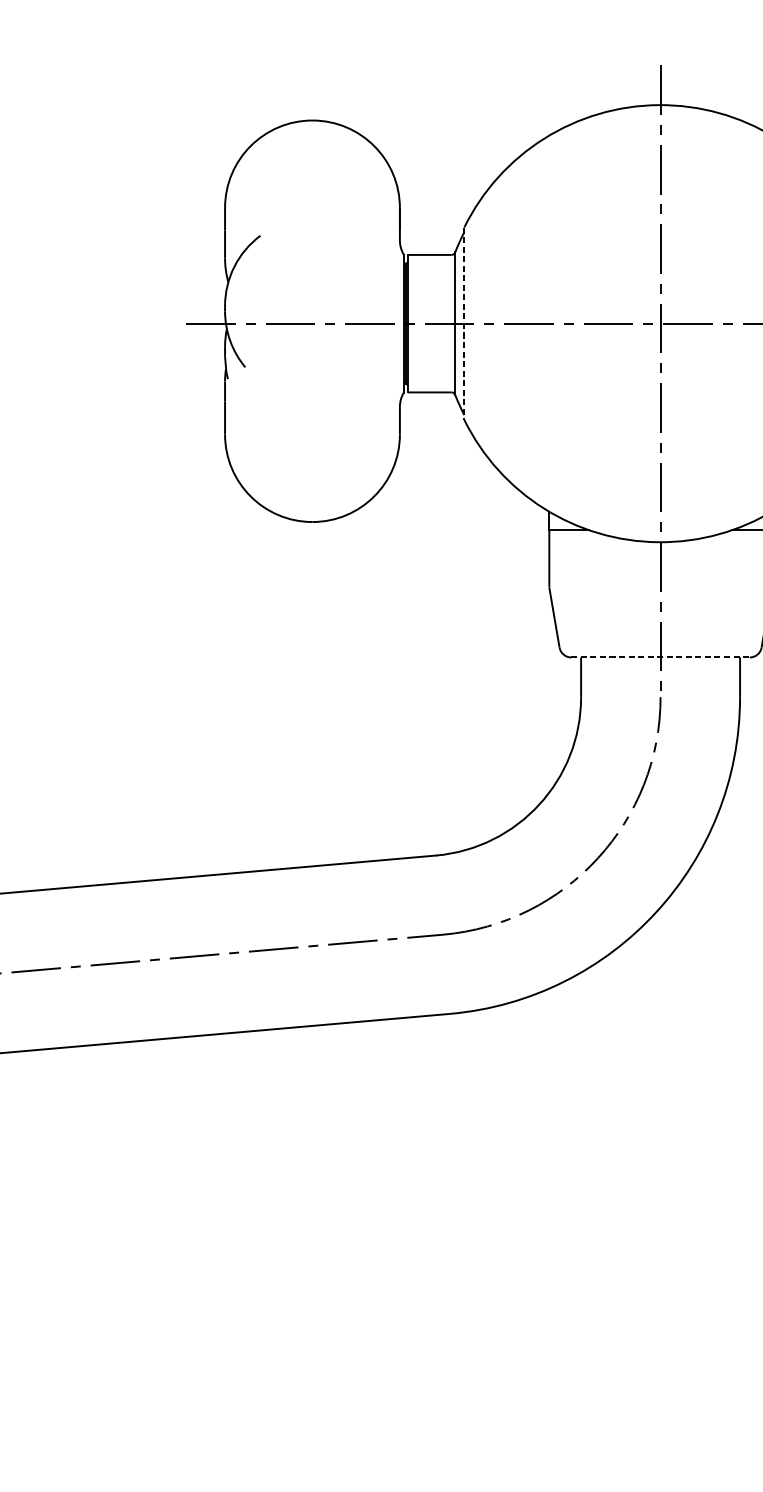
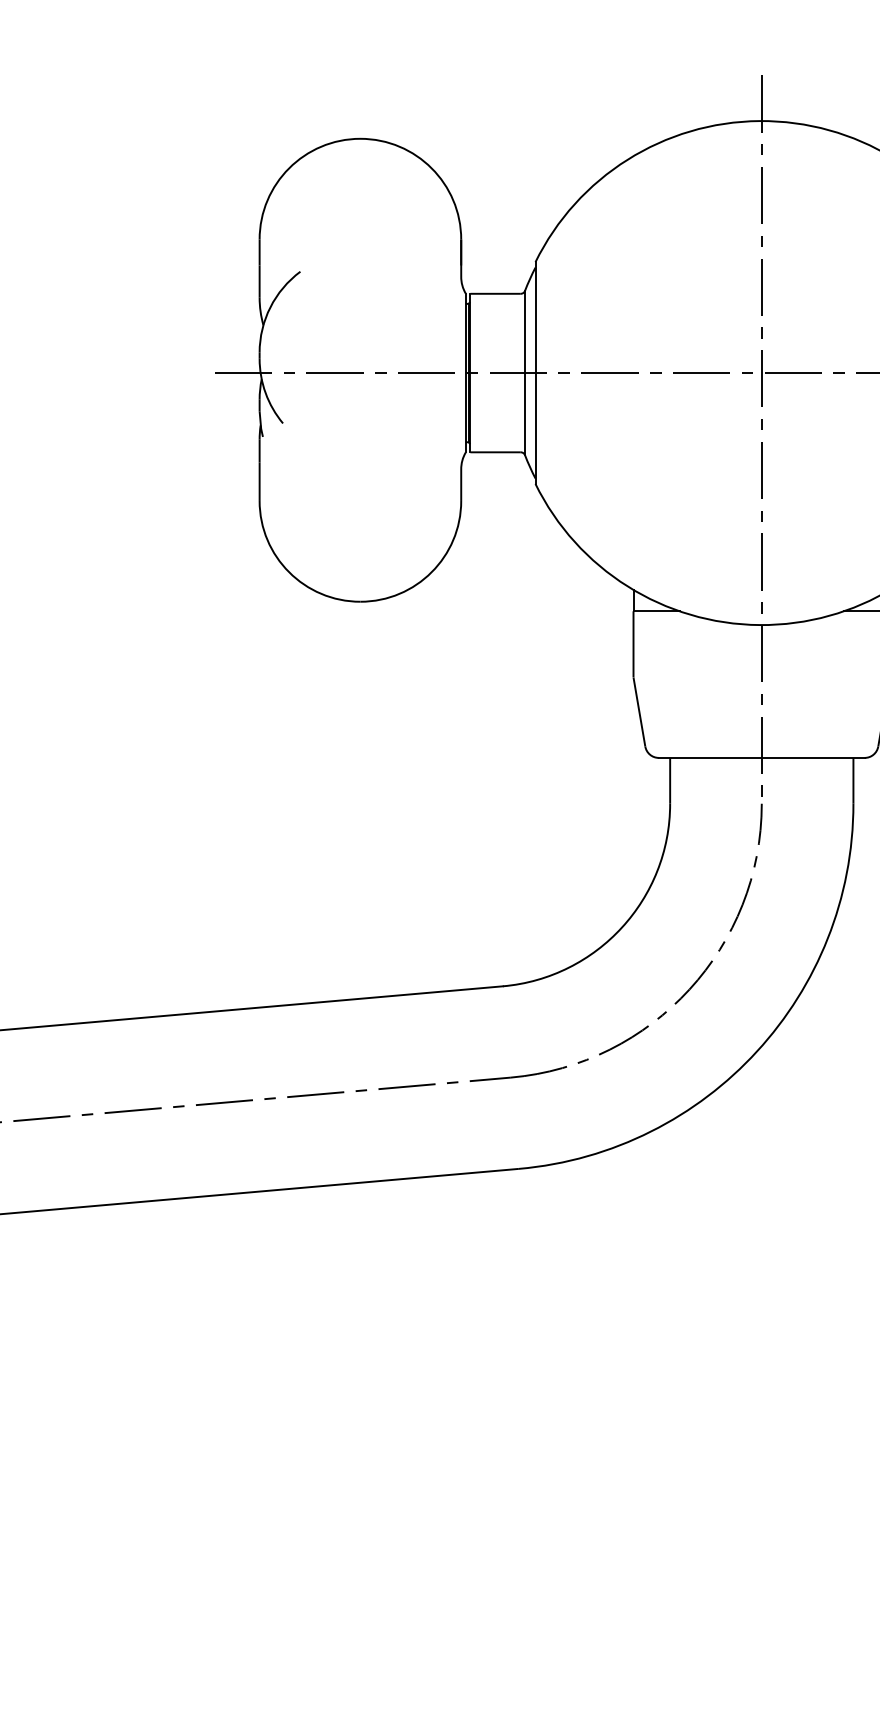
line: (464, 324) -> (535, 373), dashed -> solid
line: (660, 657) -> (761, 757), dashed -> solid

